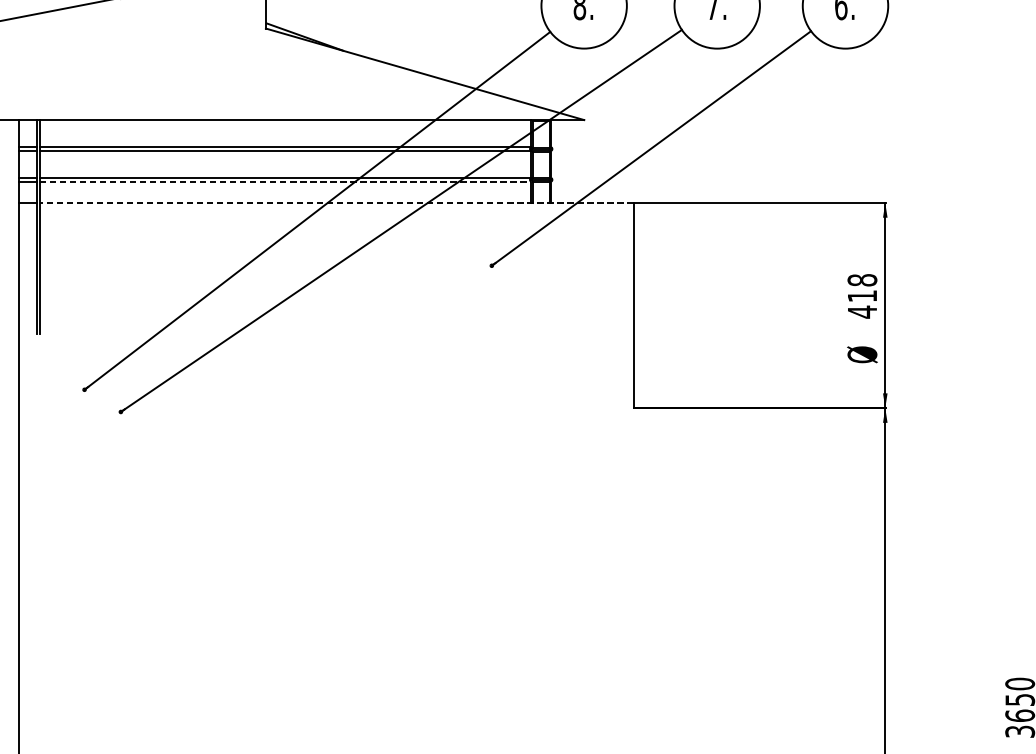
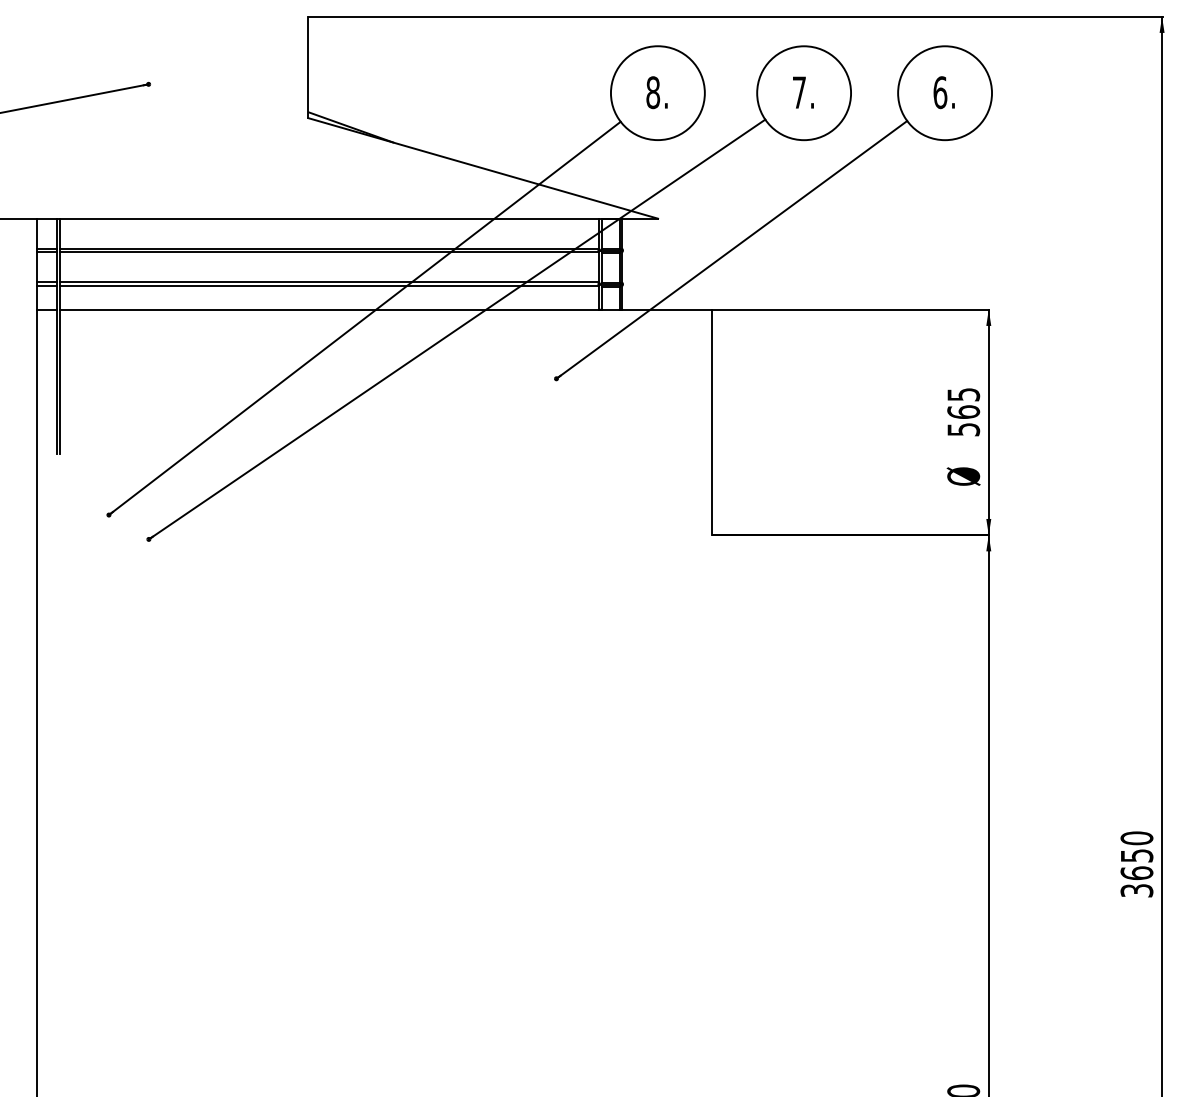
line: (285, 181) -> (329, 286), dashed -> solid
line: (336, 202) -> (385, 309), dashed -> solid
text: (862, 295) -> (963, 411), 418 -> 565

